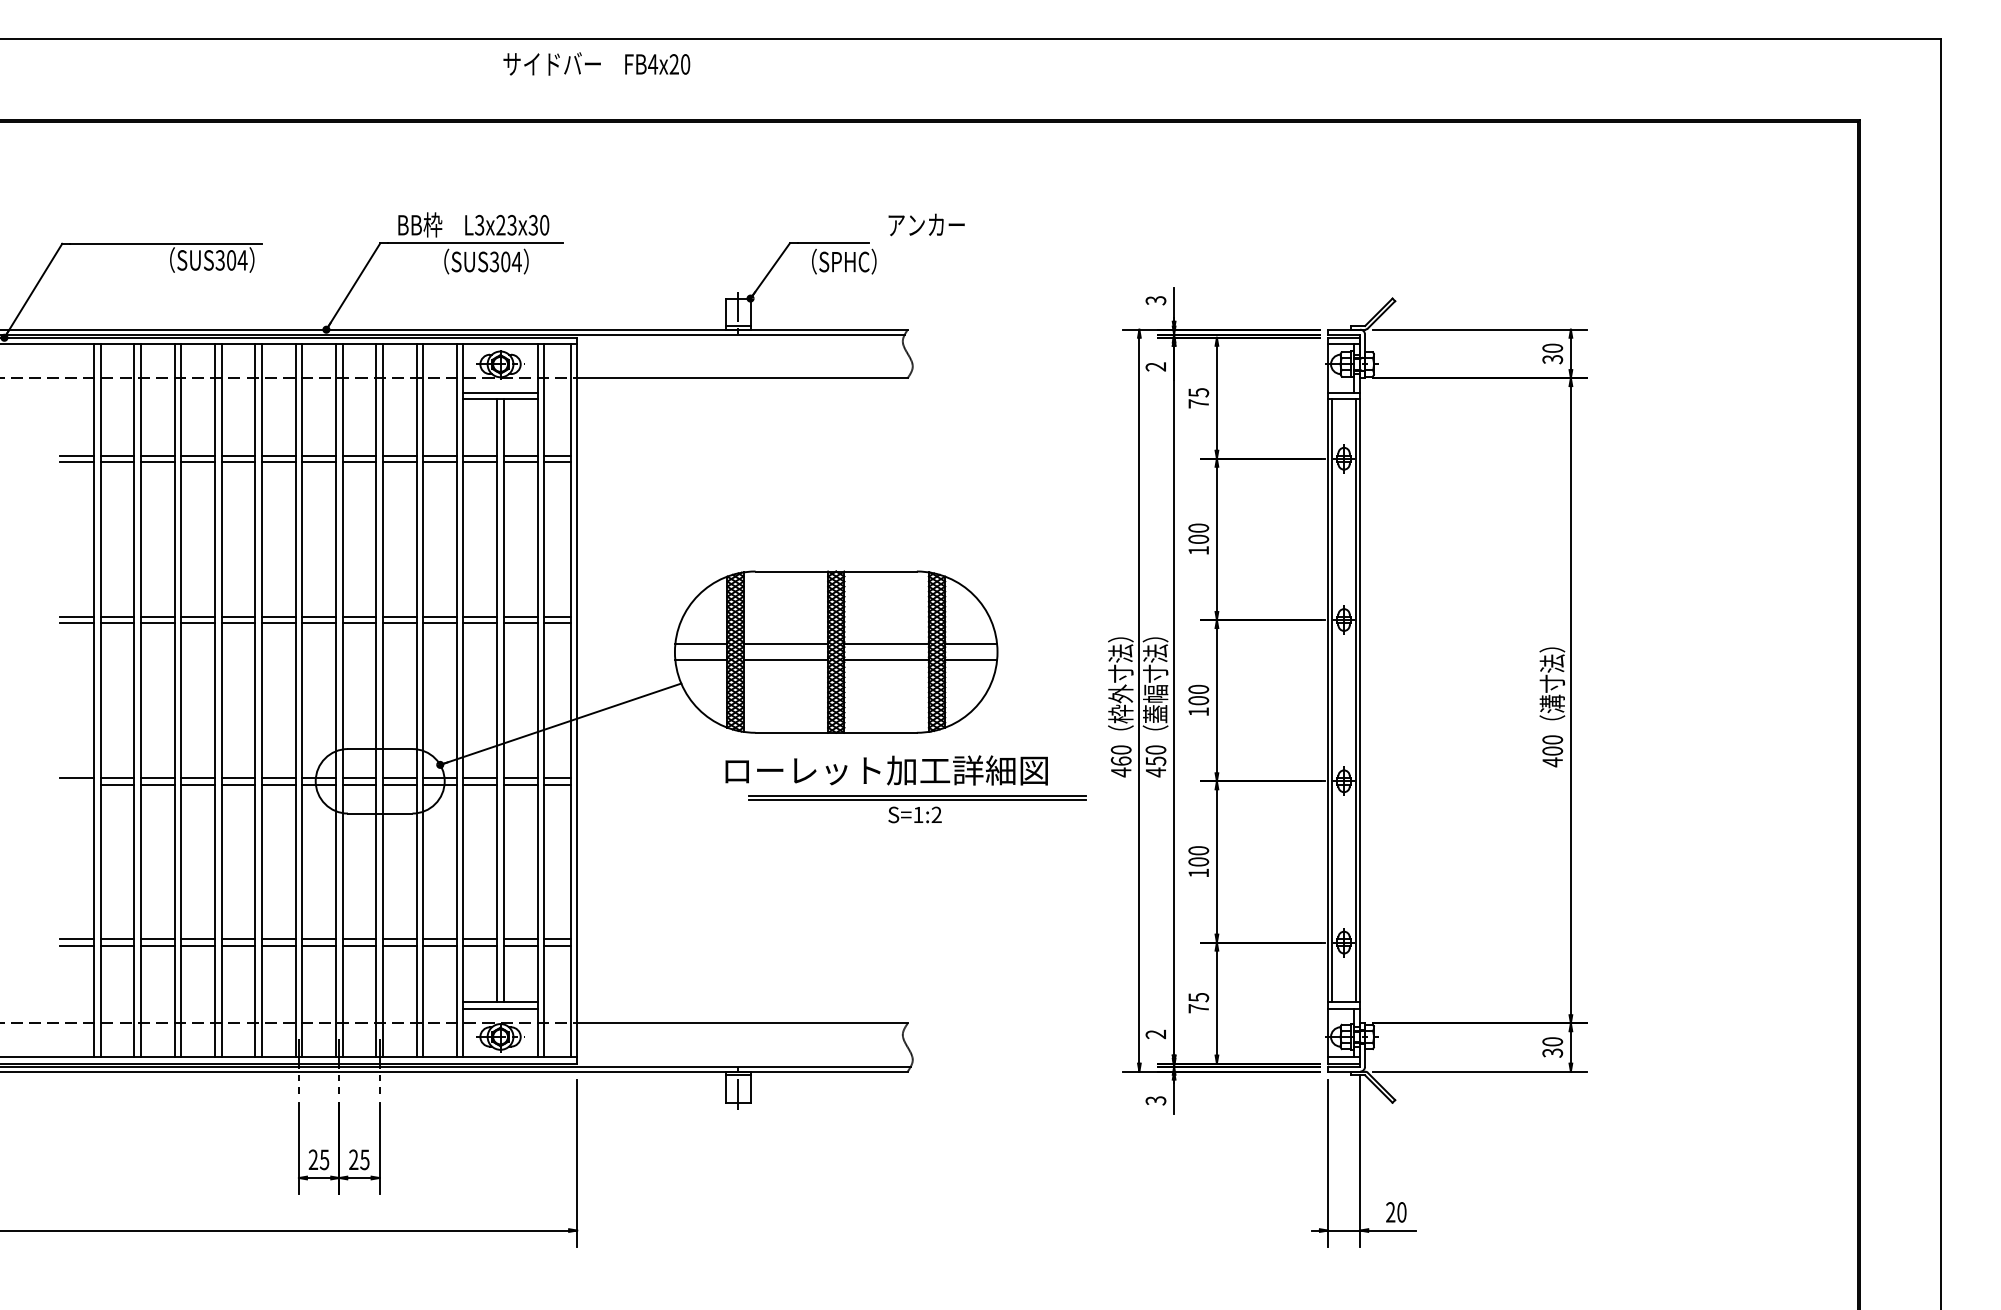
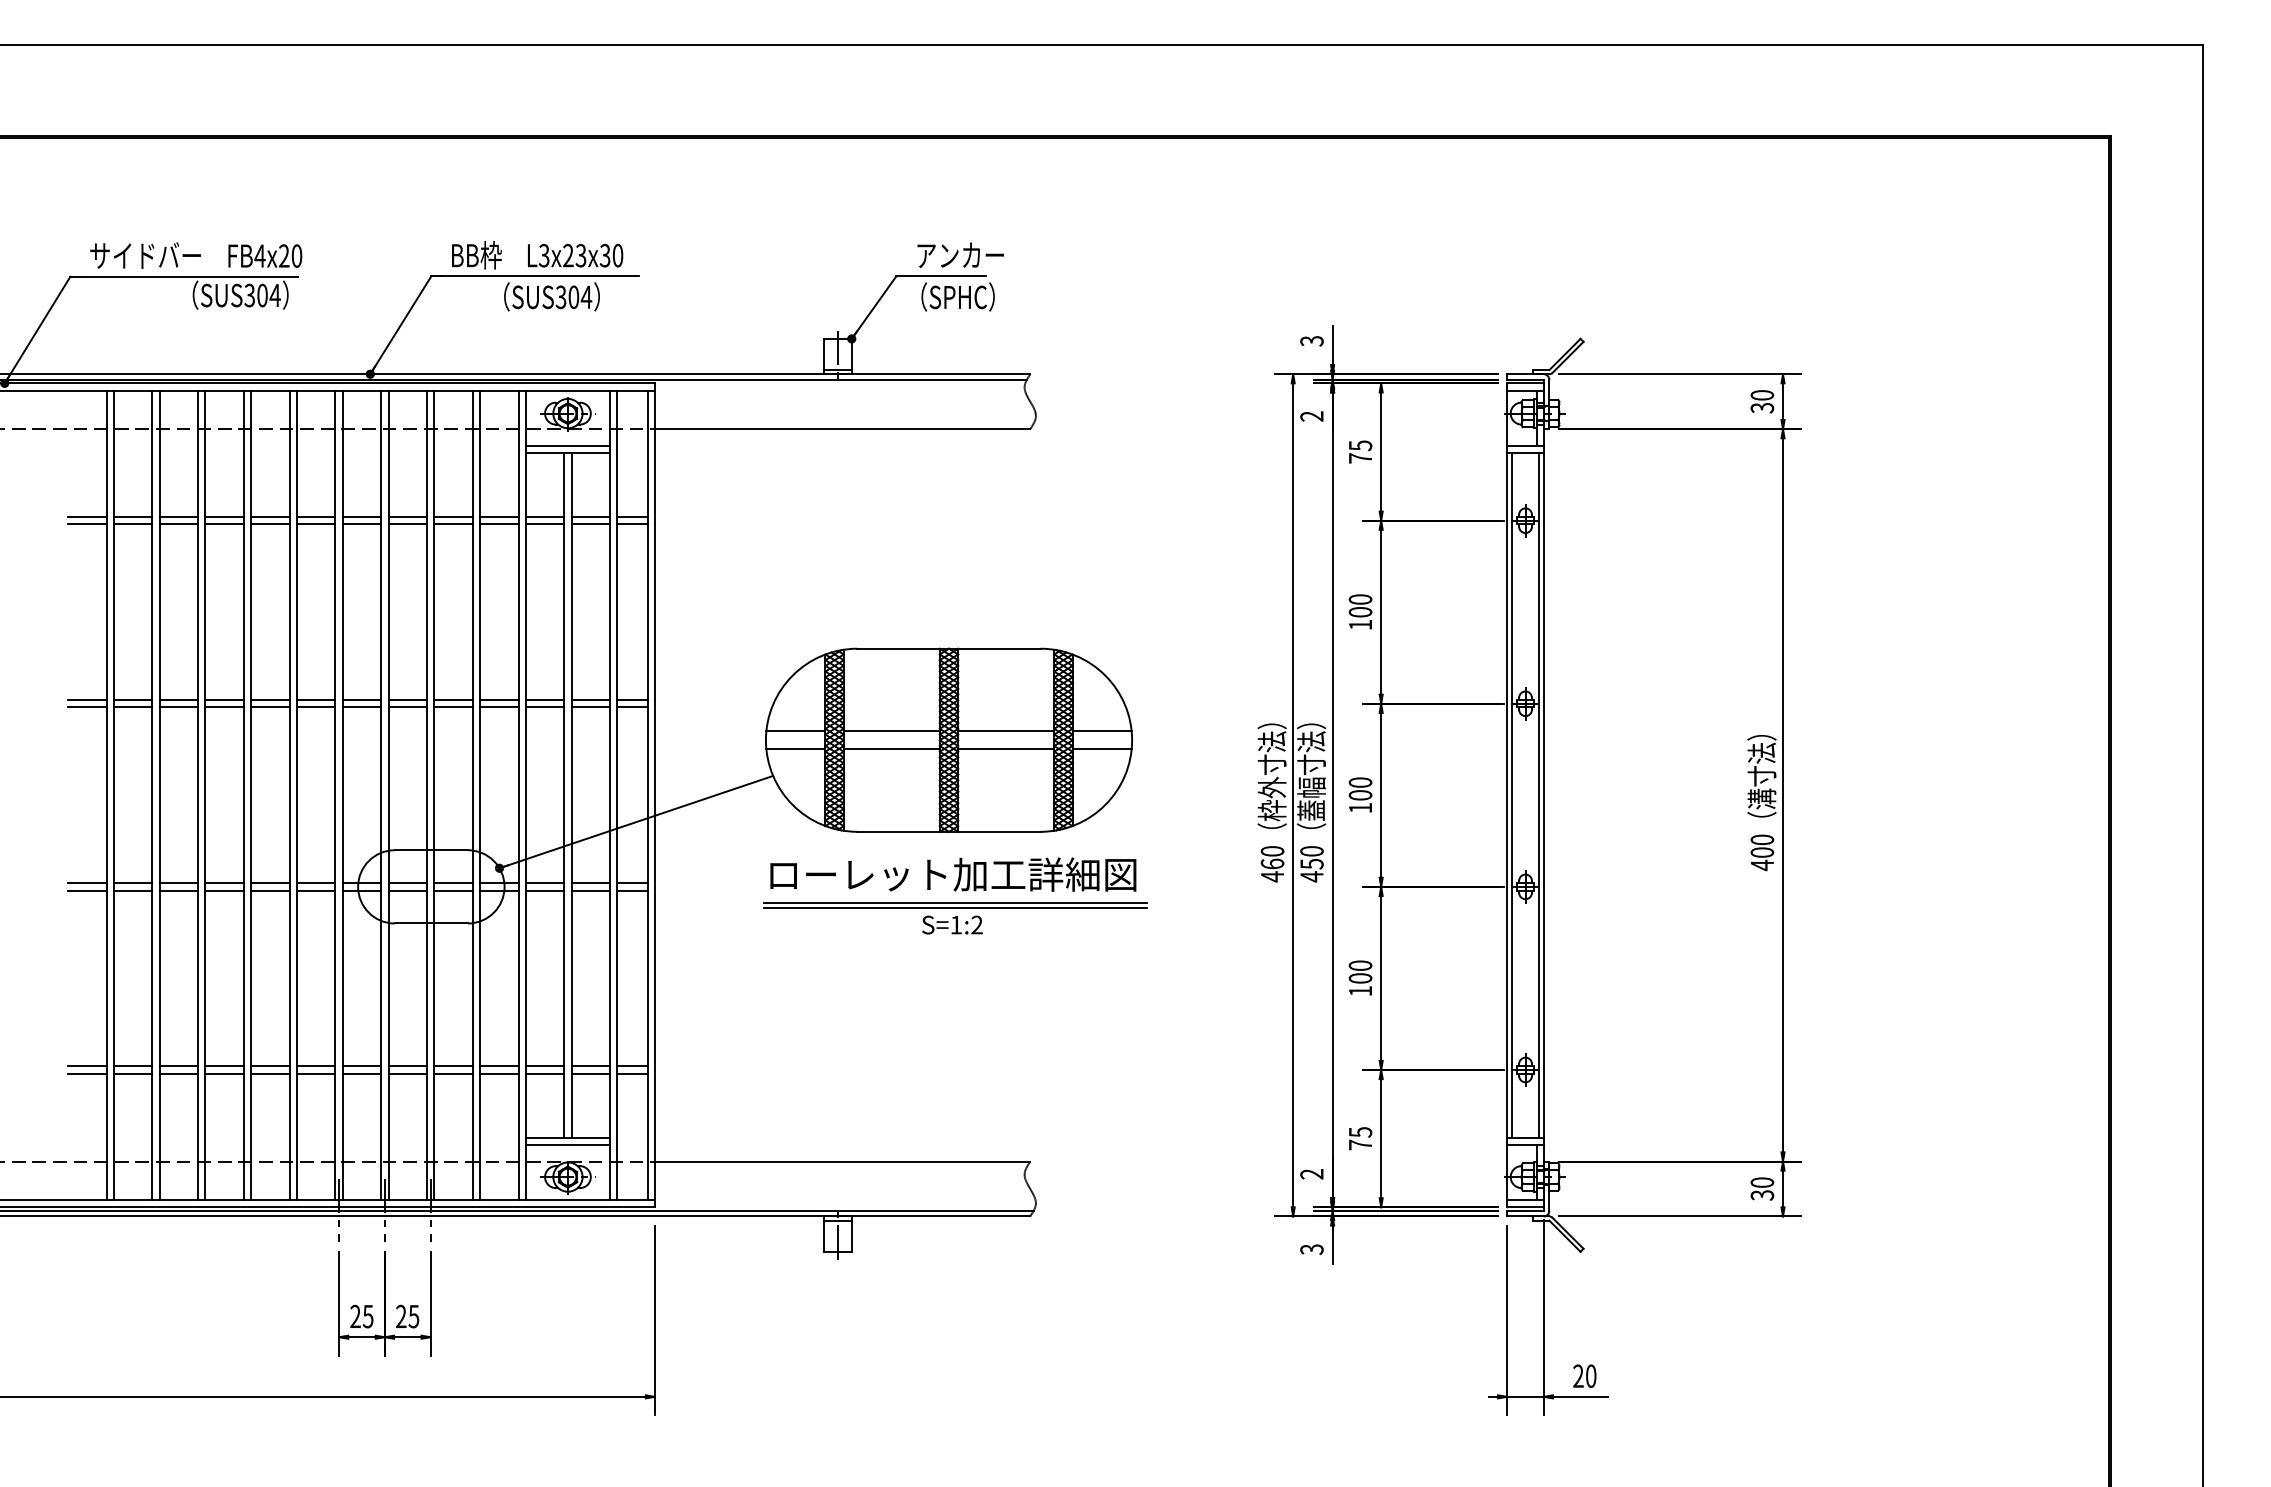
text: (597, 63) -> (196, 255), moved
text: (926, 224) -> (960, 254), moved
text: (886, 770) -> (953, 874), moved
line: (77, 784) -> (87, 890), added
part: (917, 809) -> (955, 918), moved

